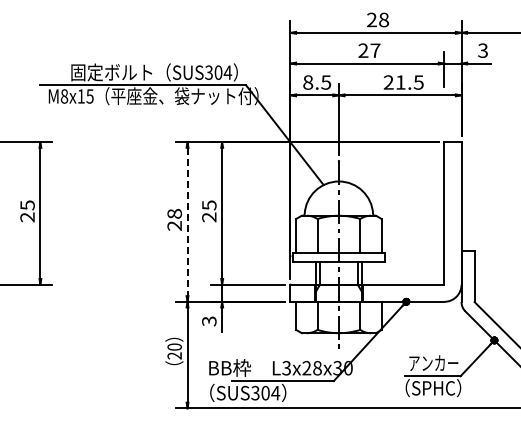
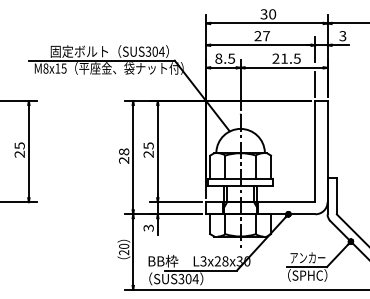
text: (377, 20) -> (267, 14), 28 -> 30
line: (444, 118) -> (315, 84), added
line: (187, 222) -> (133, 158), dashed -> solid

